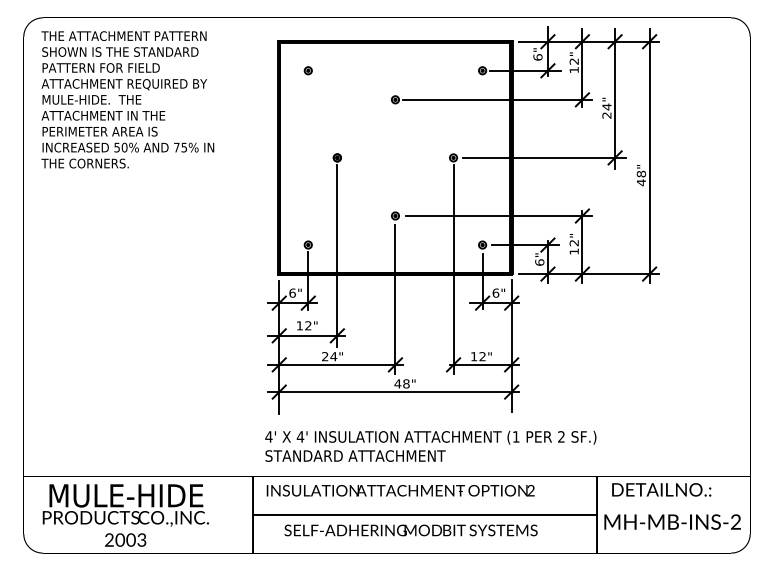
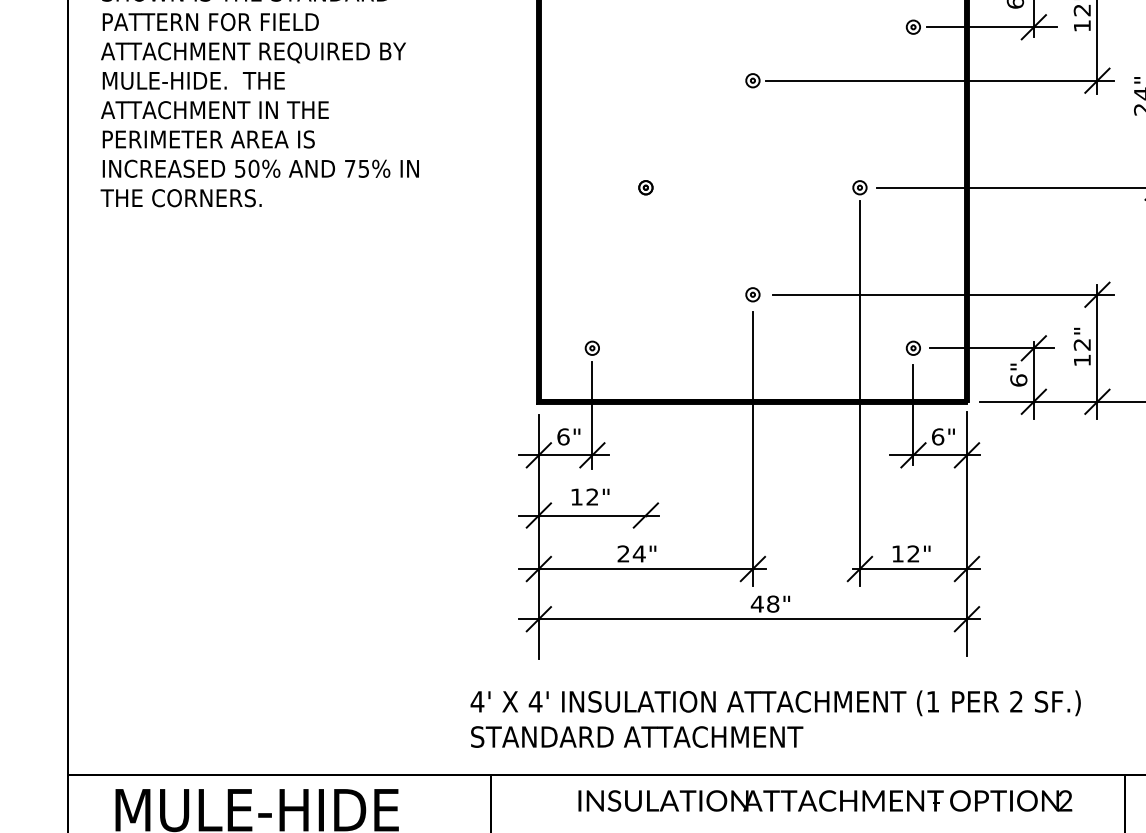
part: (307, 70) -> (590, 26), removed
line: (337, 255) -> (646, 367), removed
text: (430, 445) -> (775, 717), moved
text: (400, 490) -> (824, 800), moved

